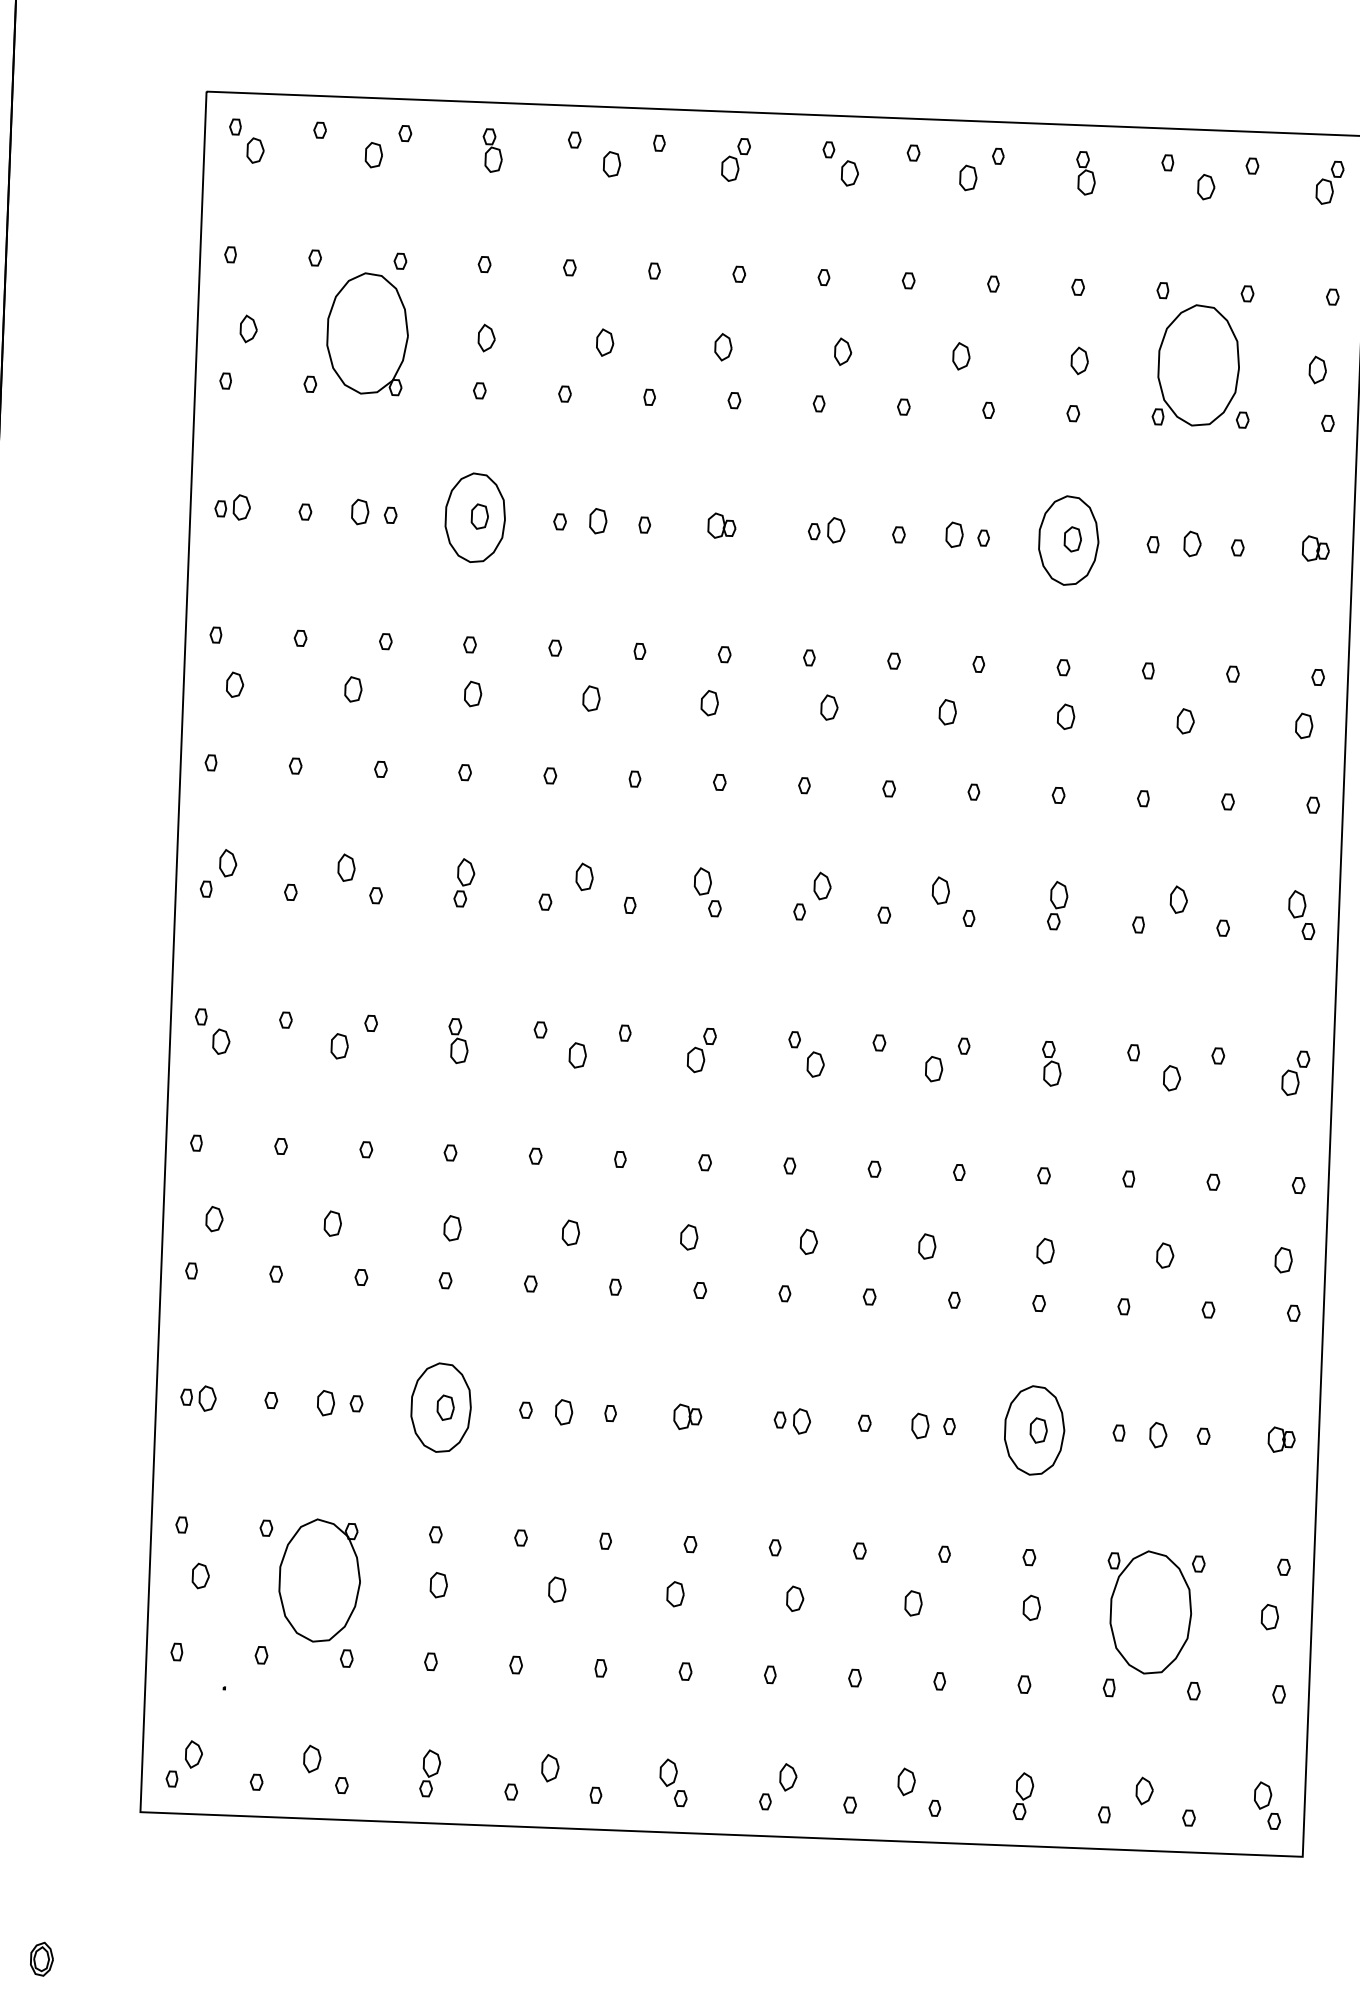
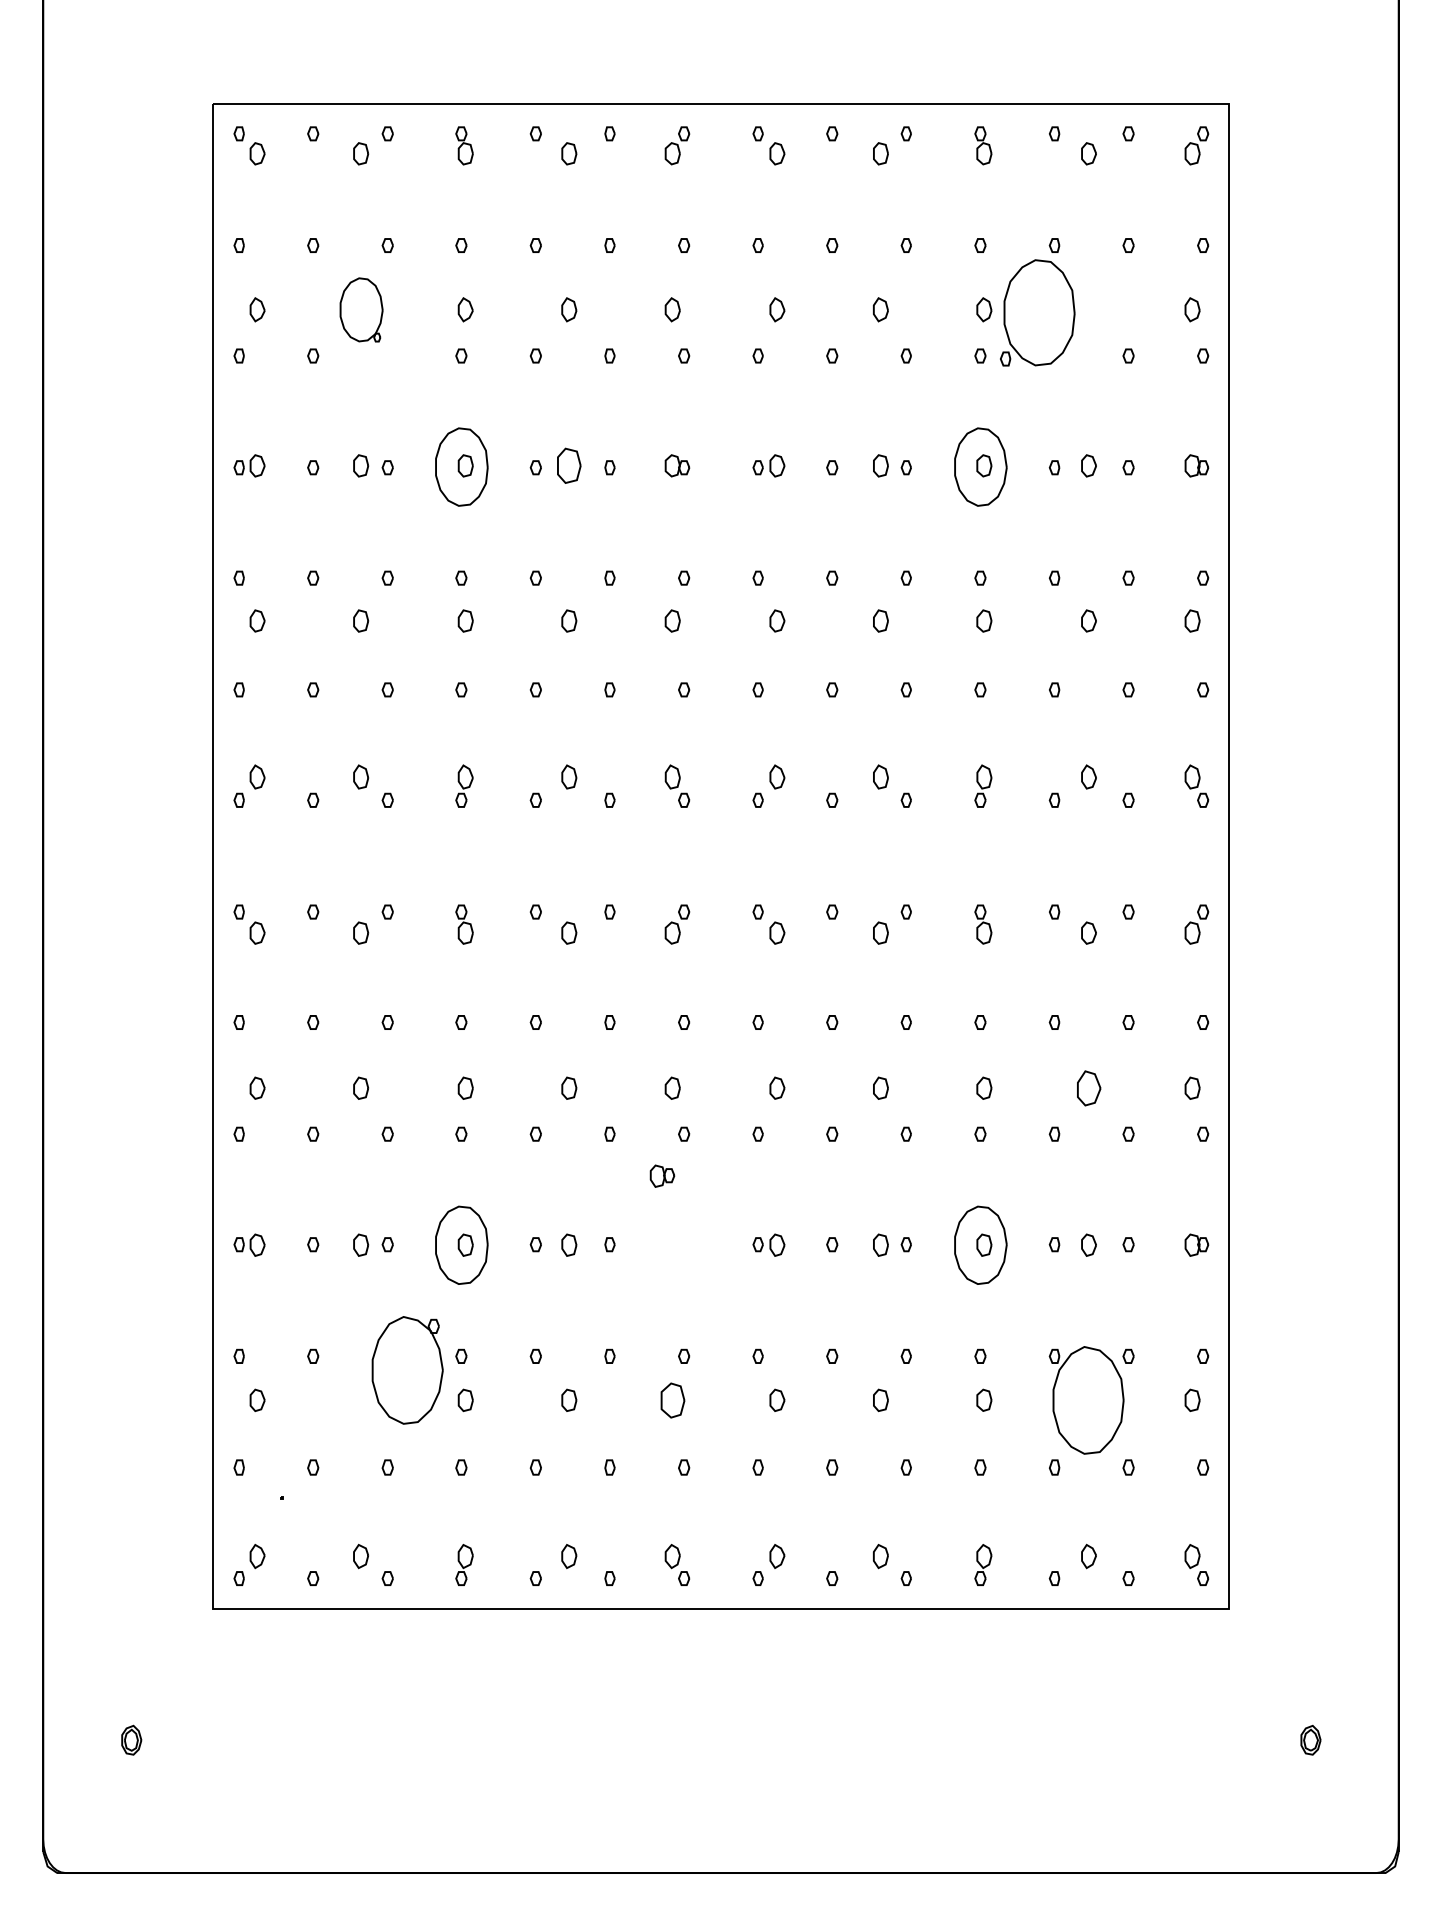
part: (367, 333) -> (361, 309), size x0.6
part: (1196, 365) -> (1037, 312), moved
part: (598, 520) -> (569, 465), size x1.6
part: (1164, 1254) -> (1088, 1087), size x1.6
part: (687, 1416) -> (662, 1175), moved
part: (319, 1580) -> (407, 1370), moved
part: (675, 1593) -> (672, 1399), size x1.6

